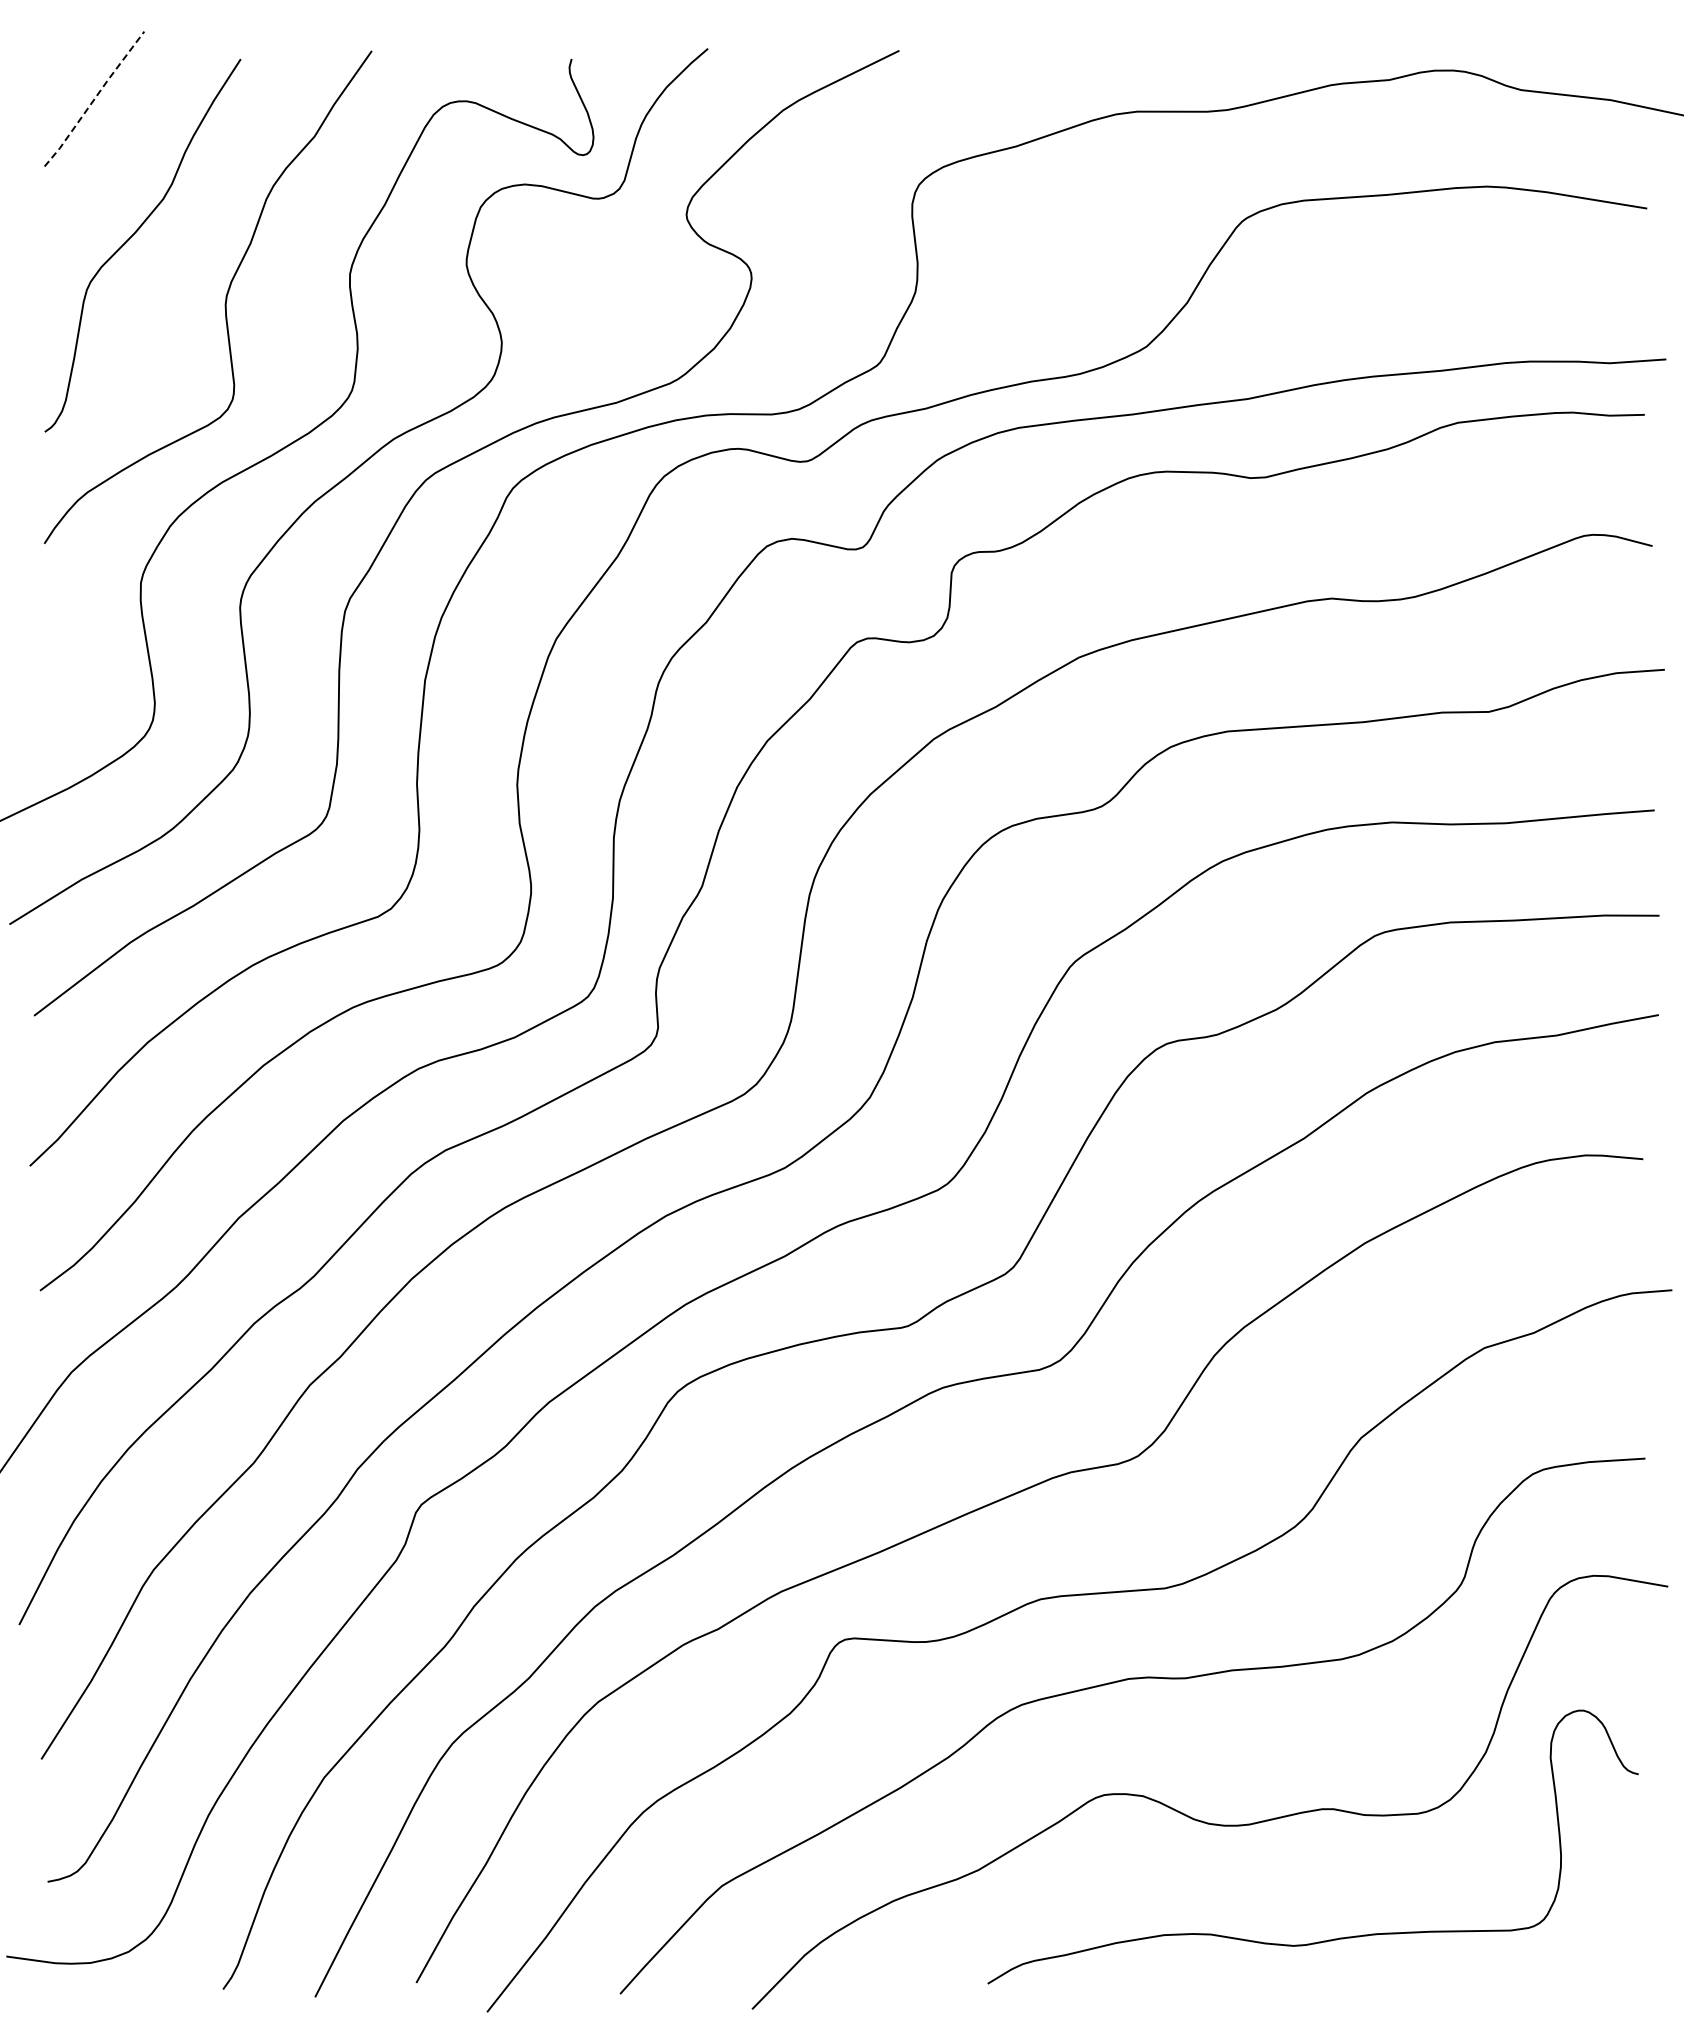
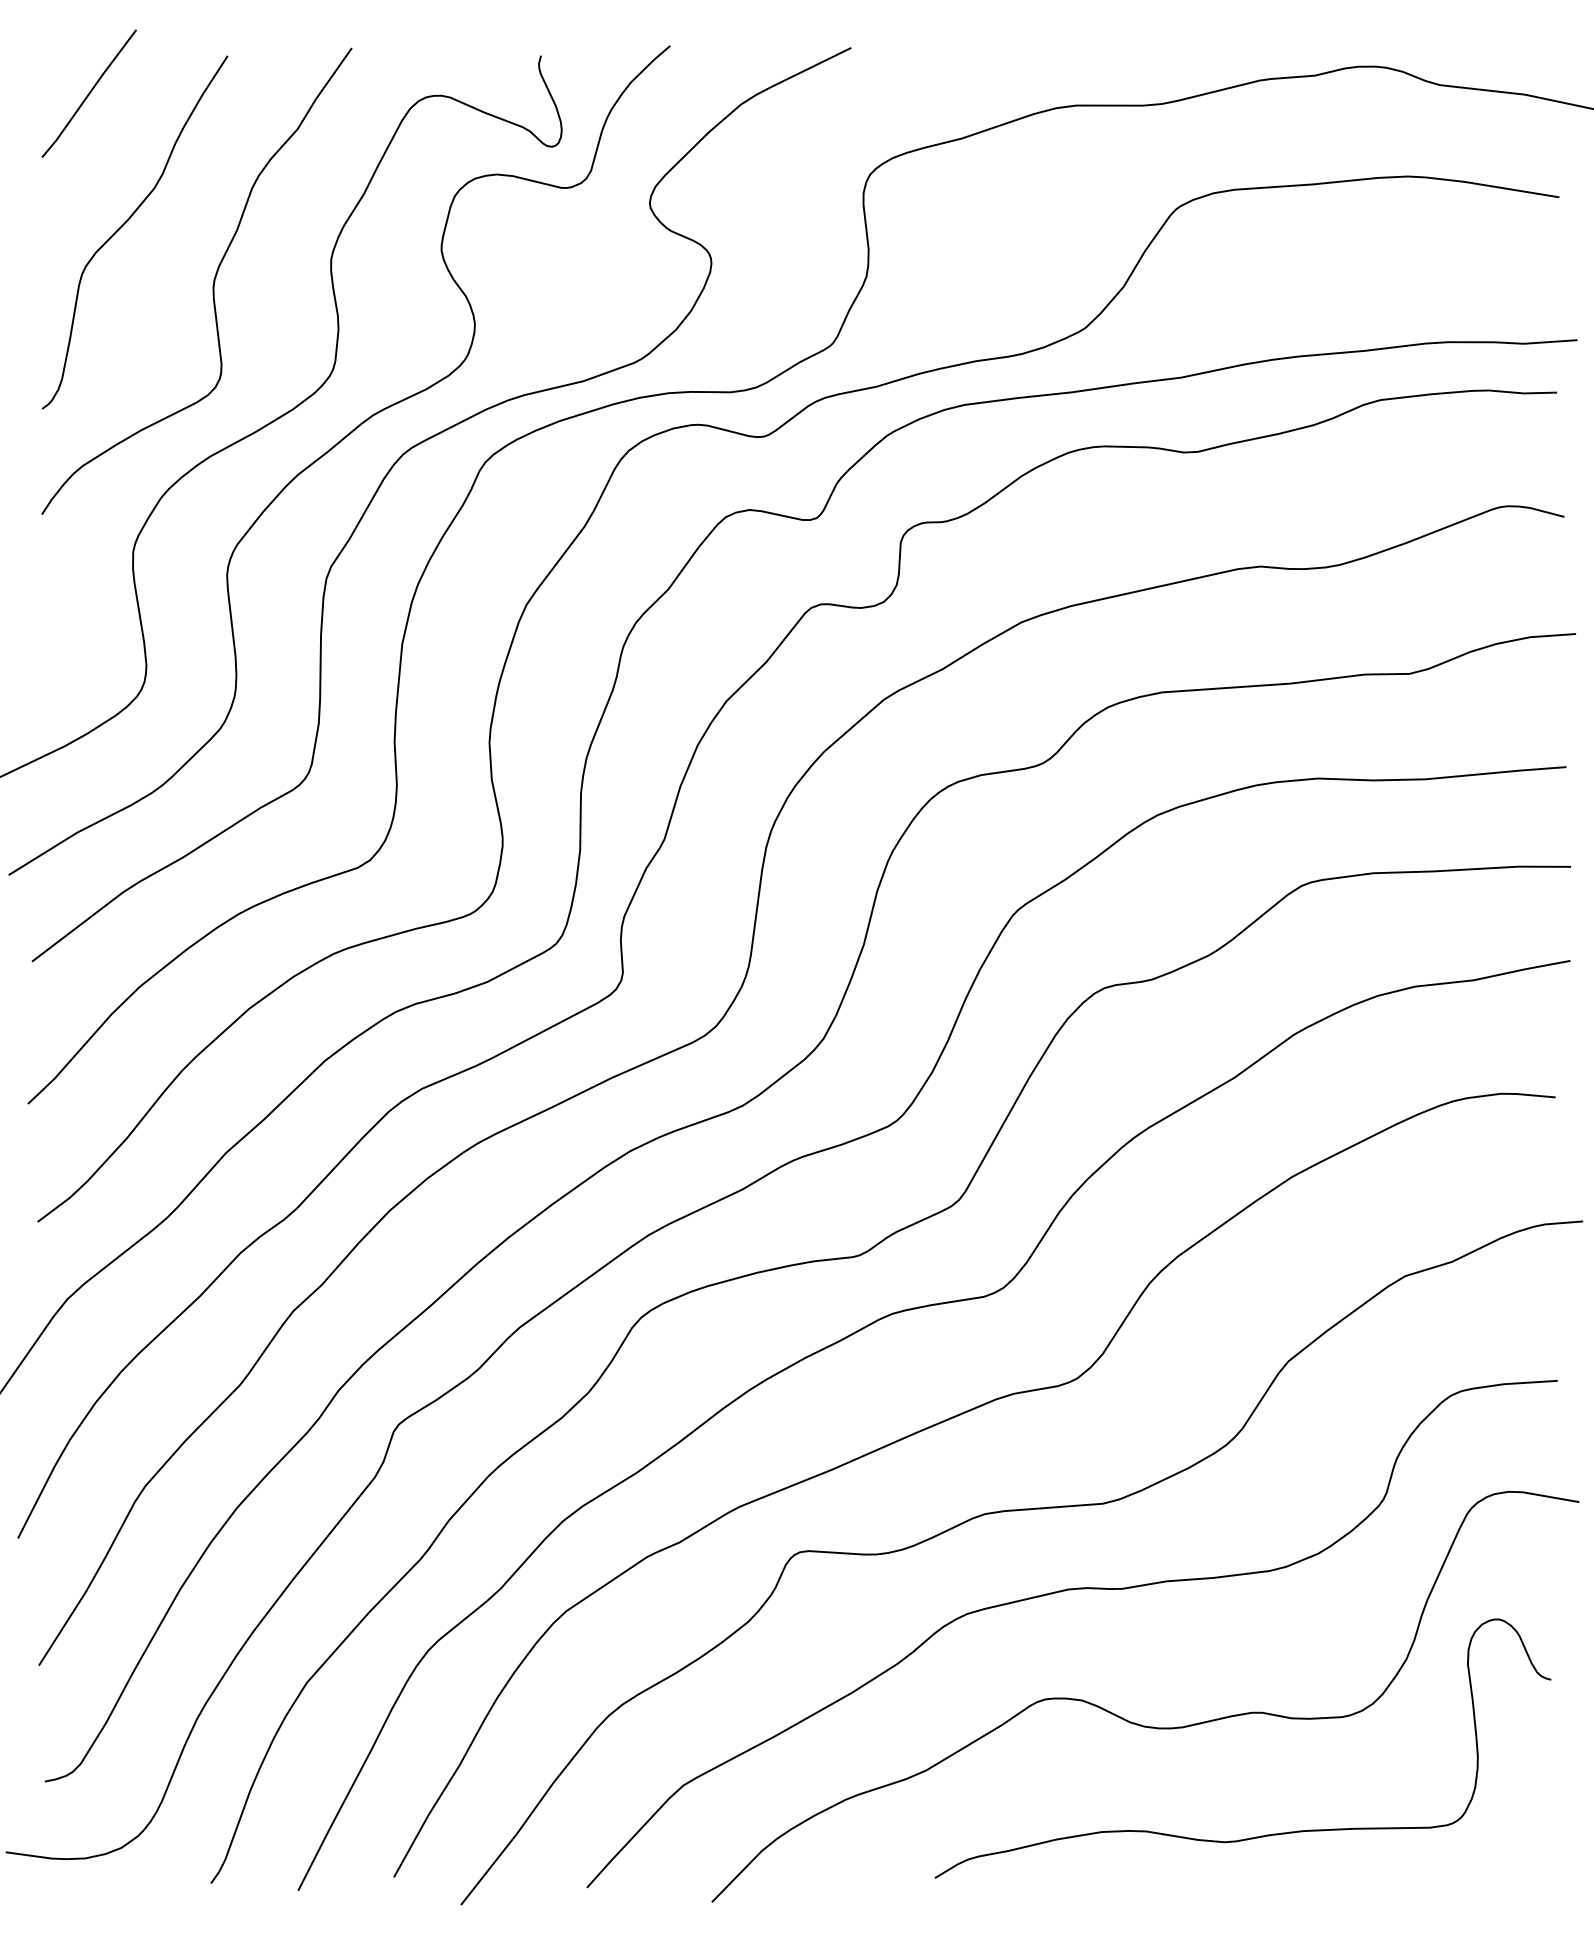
line: (94, 99) -> (89, 94), dashed -> solid

